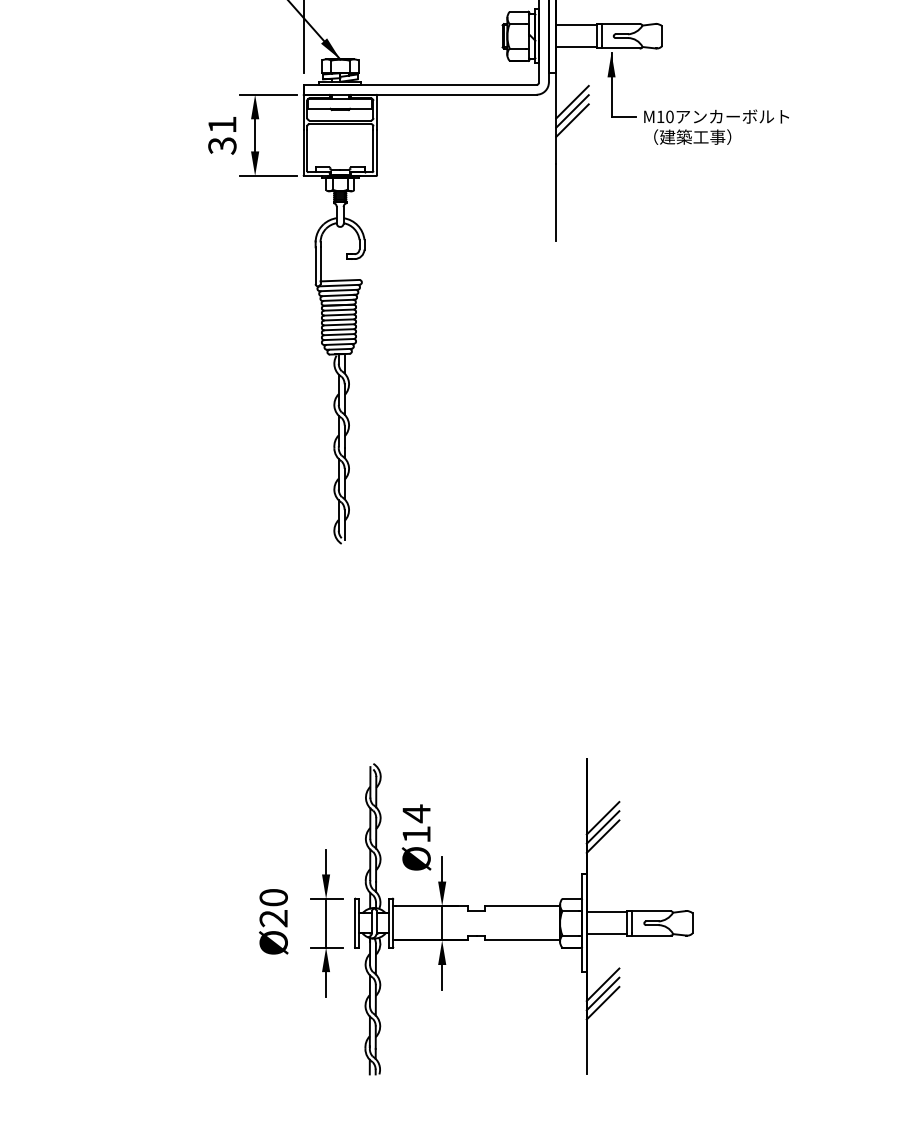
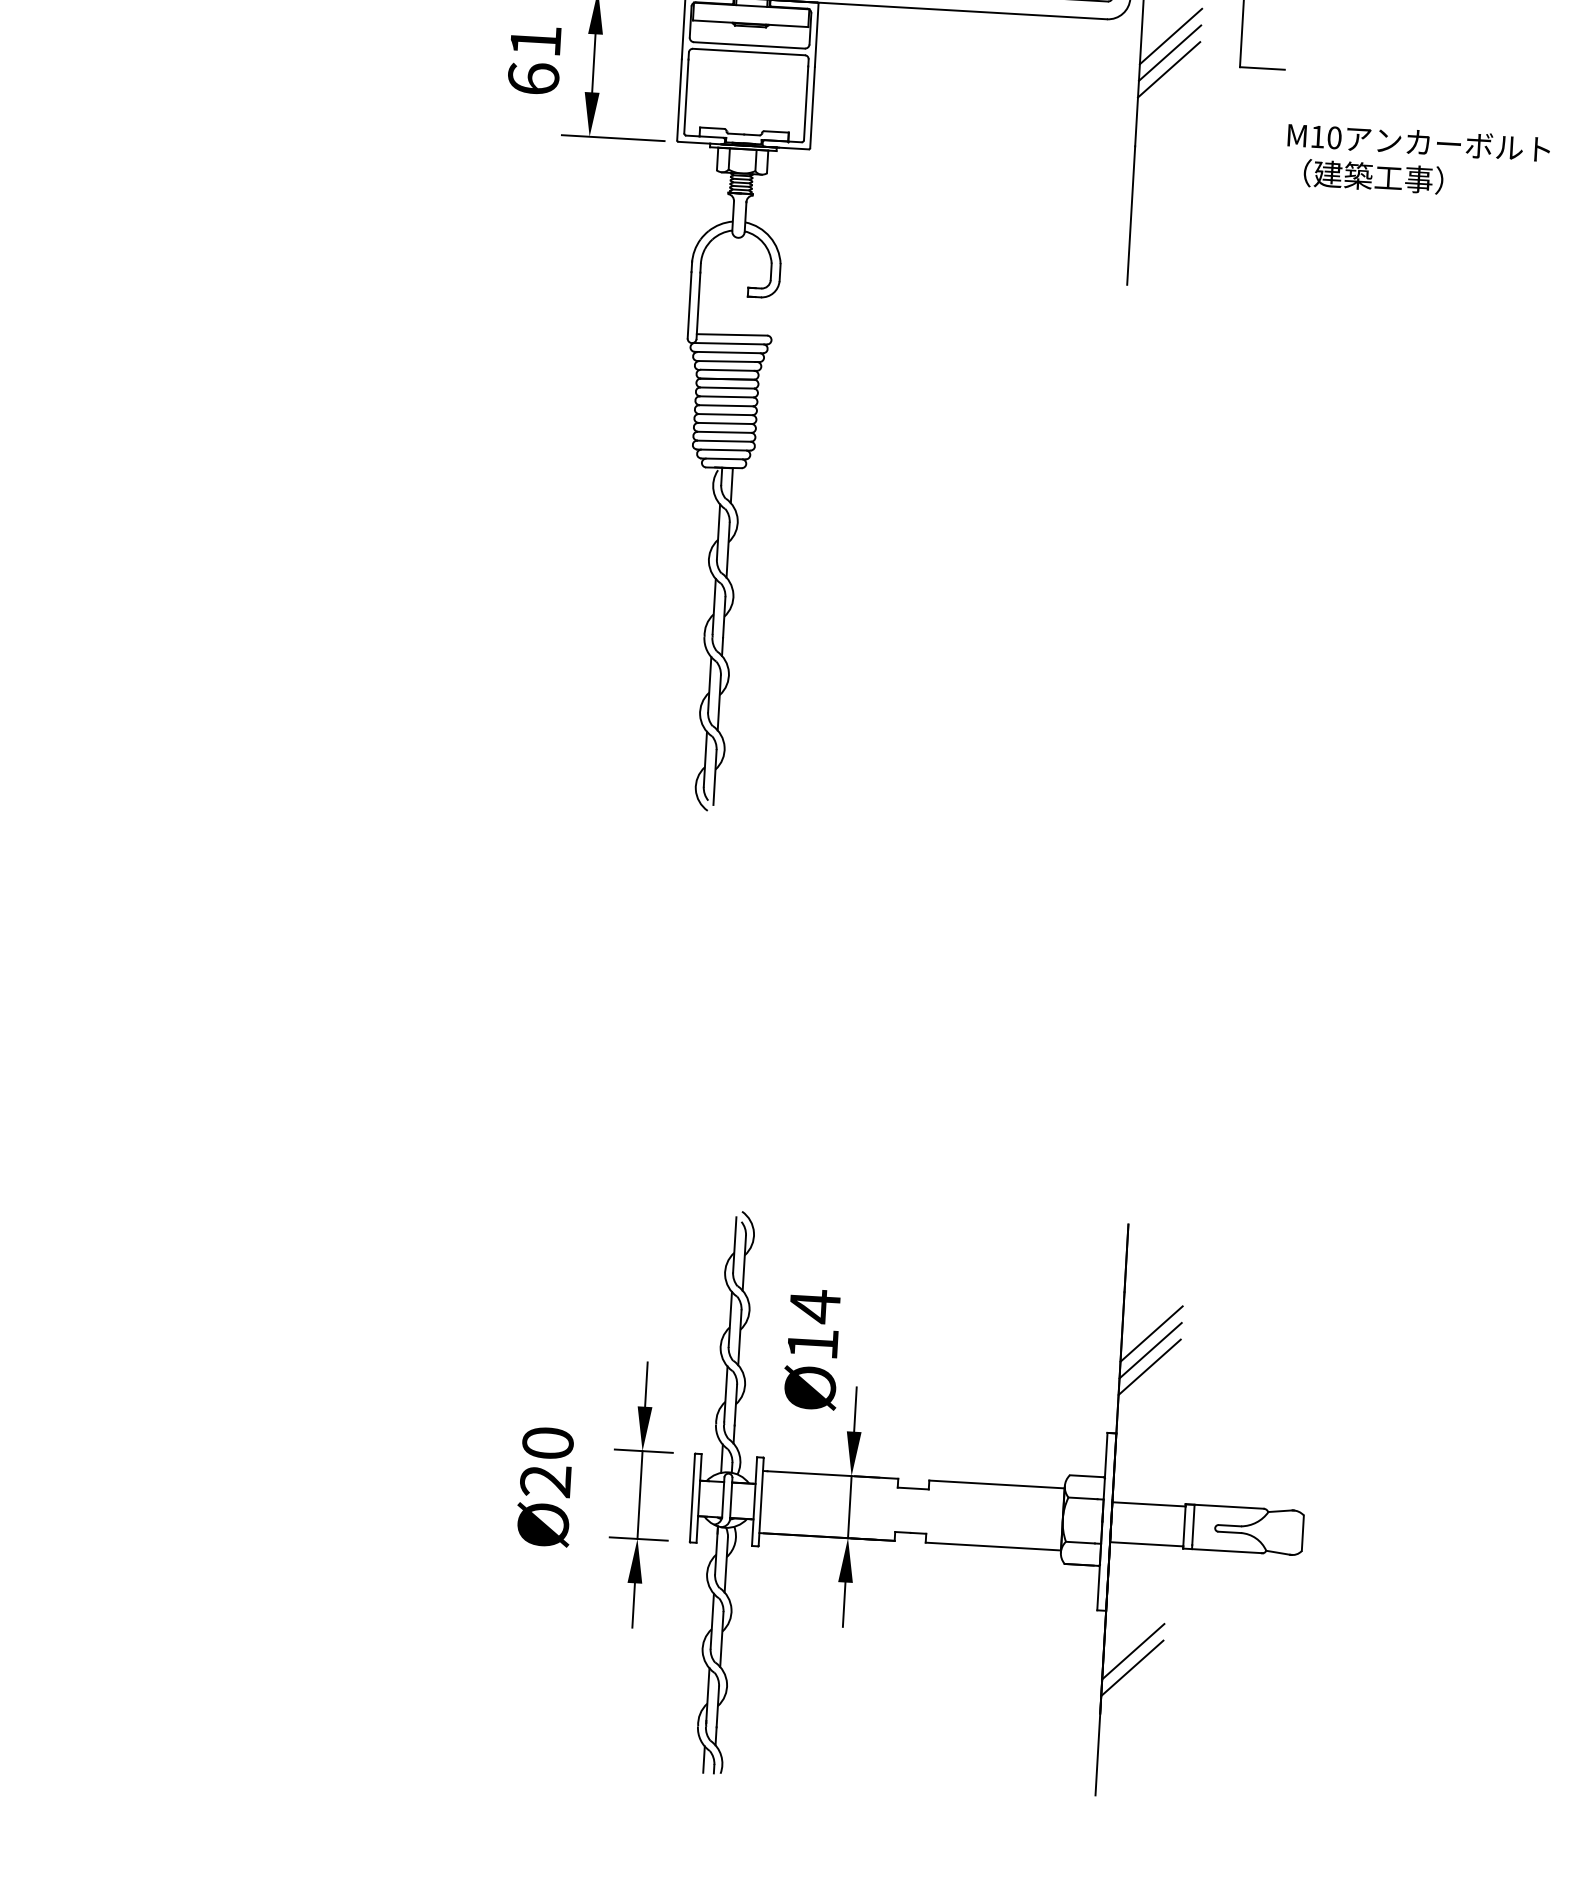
text: (716, 126) -> (1417, 160), moved
text: (222, 145) -> (533, 78), 31 -> 61
line: (602, 984) -> (1133, 1634), removed

